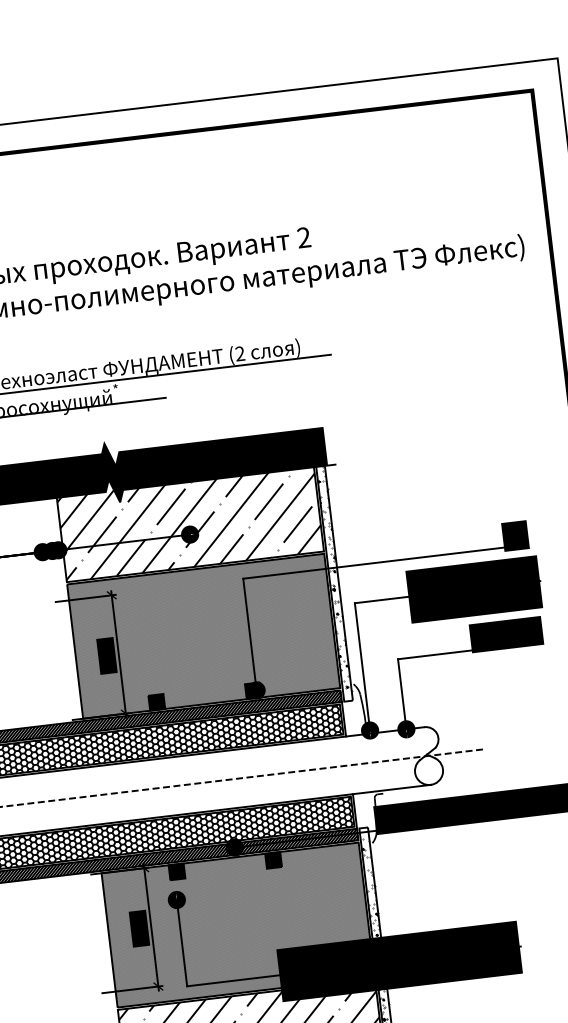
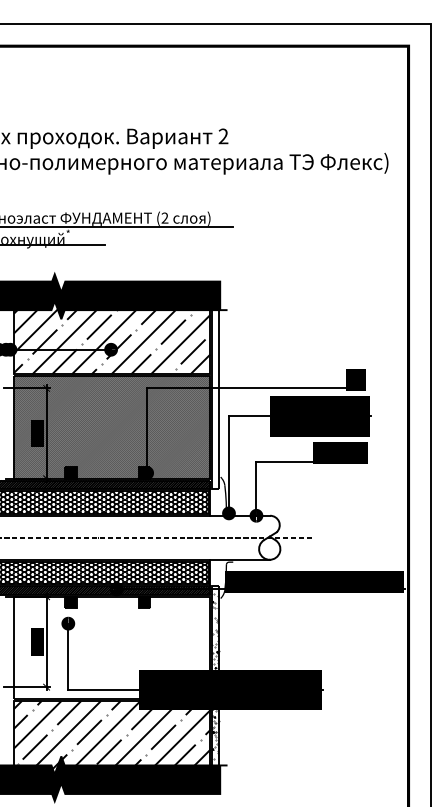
hatch: (333, 570) -> (215, 389), removed
hatch: (238, 924) -> (112, 647), removed

